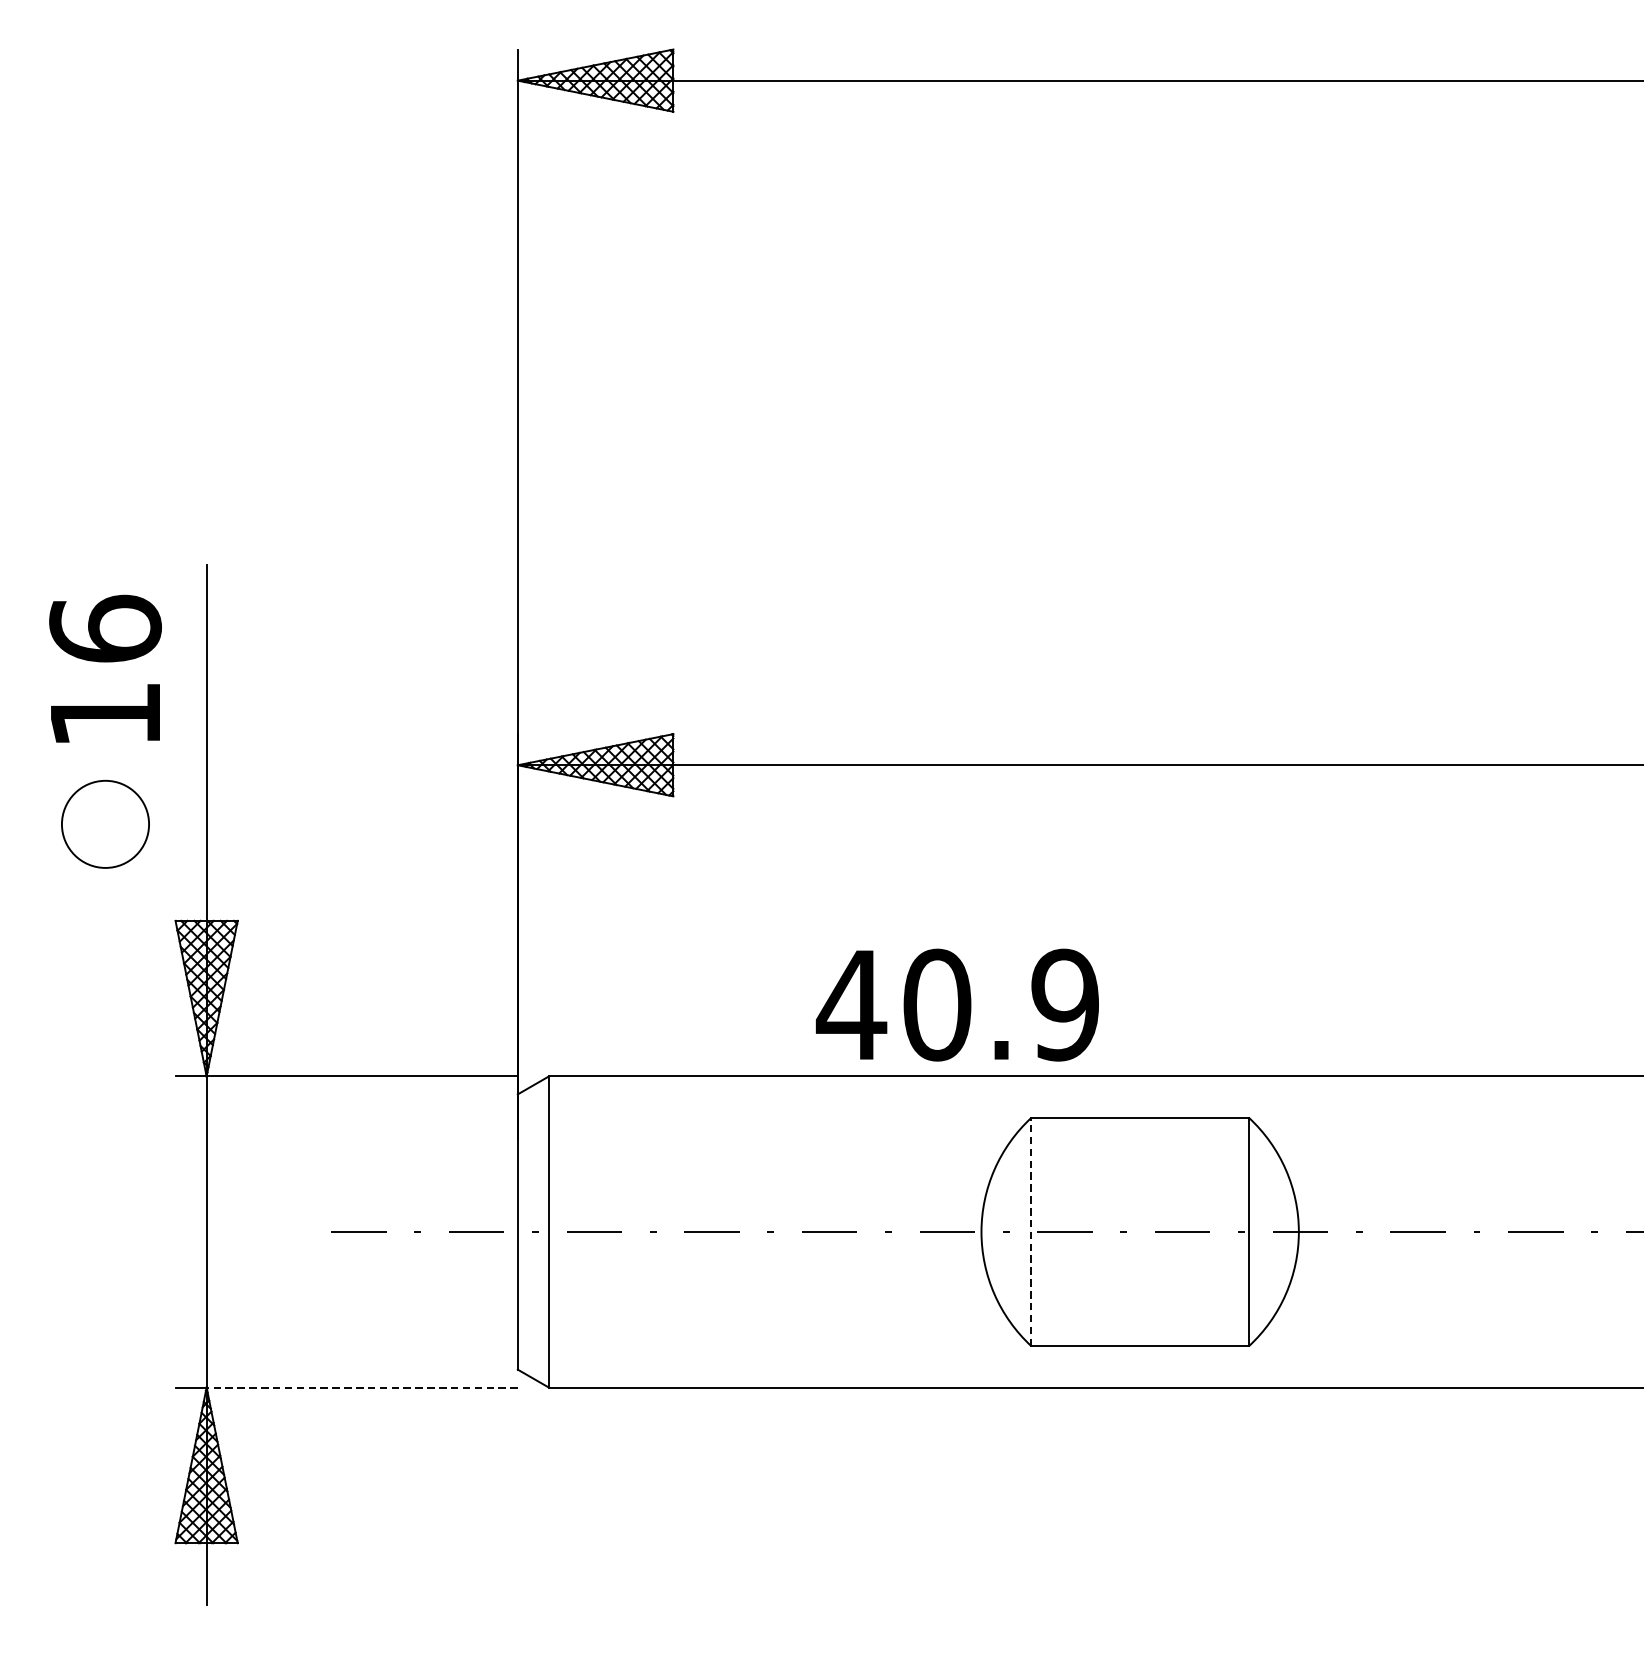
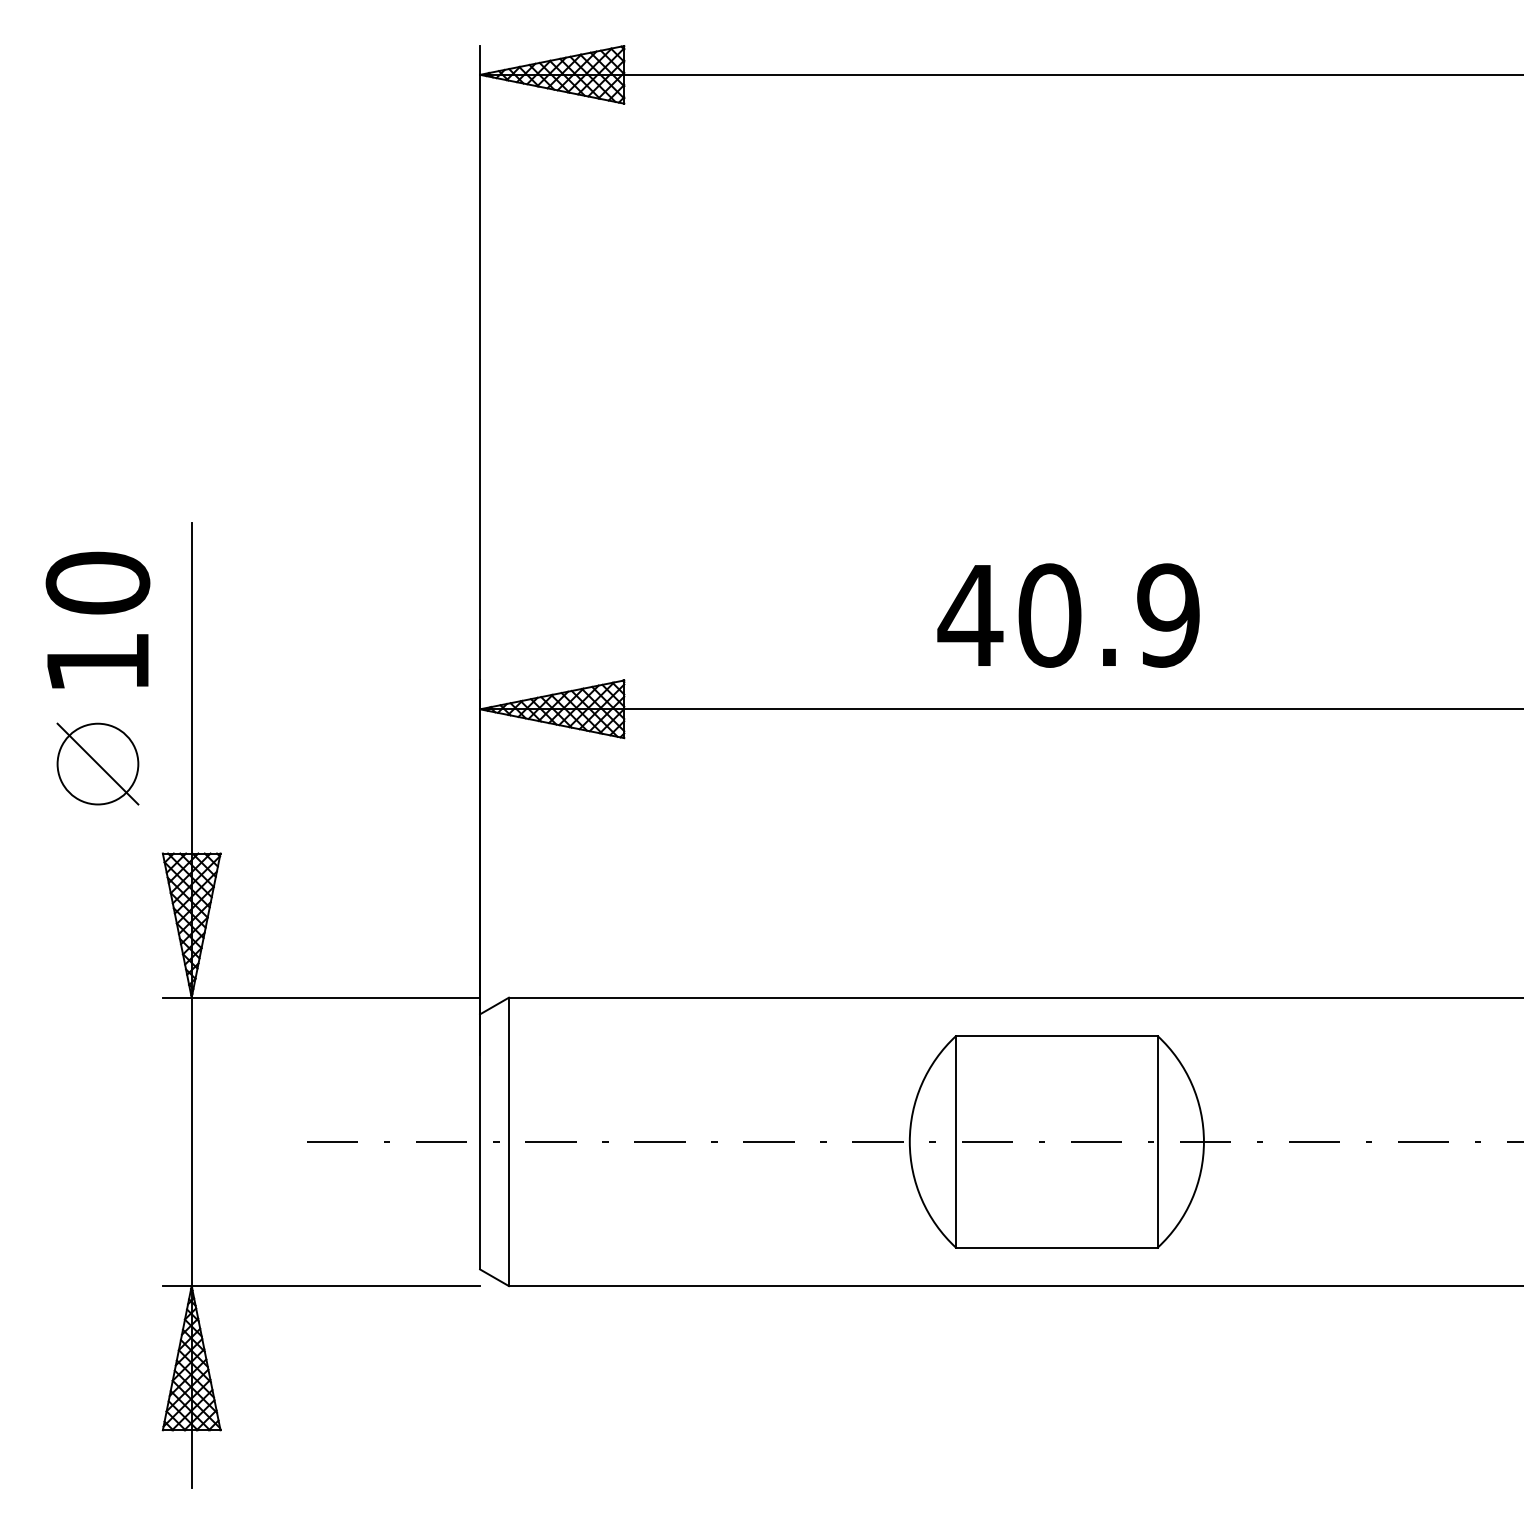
text: (105, 628) -> (97, 582), 16 -> 10
line: (105, 823) -> (97, 763), added
text: (957, 1004) -> (1068, 615), moved
line: (1030, 1231) -> (955, 1141), dashed -> solid
line: (361, 1388) -> (335, 1286), dashed -> solid

